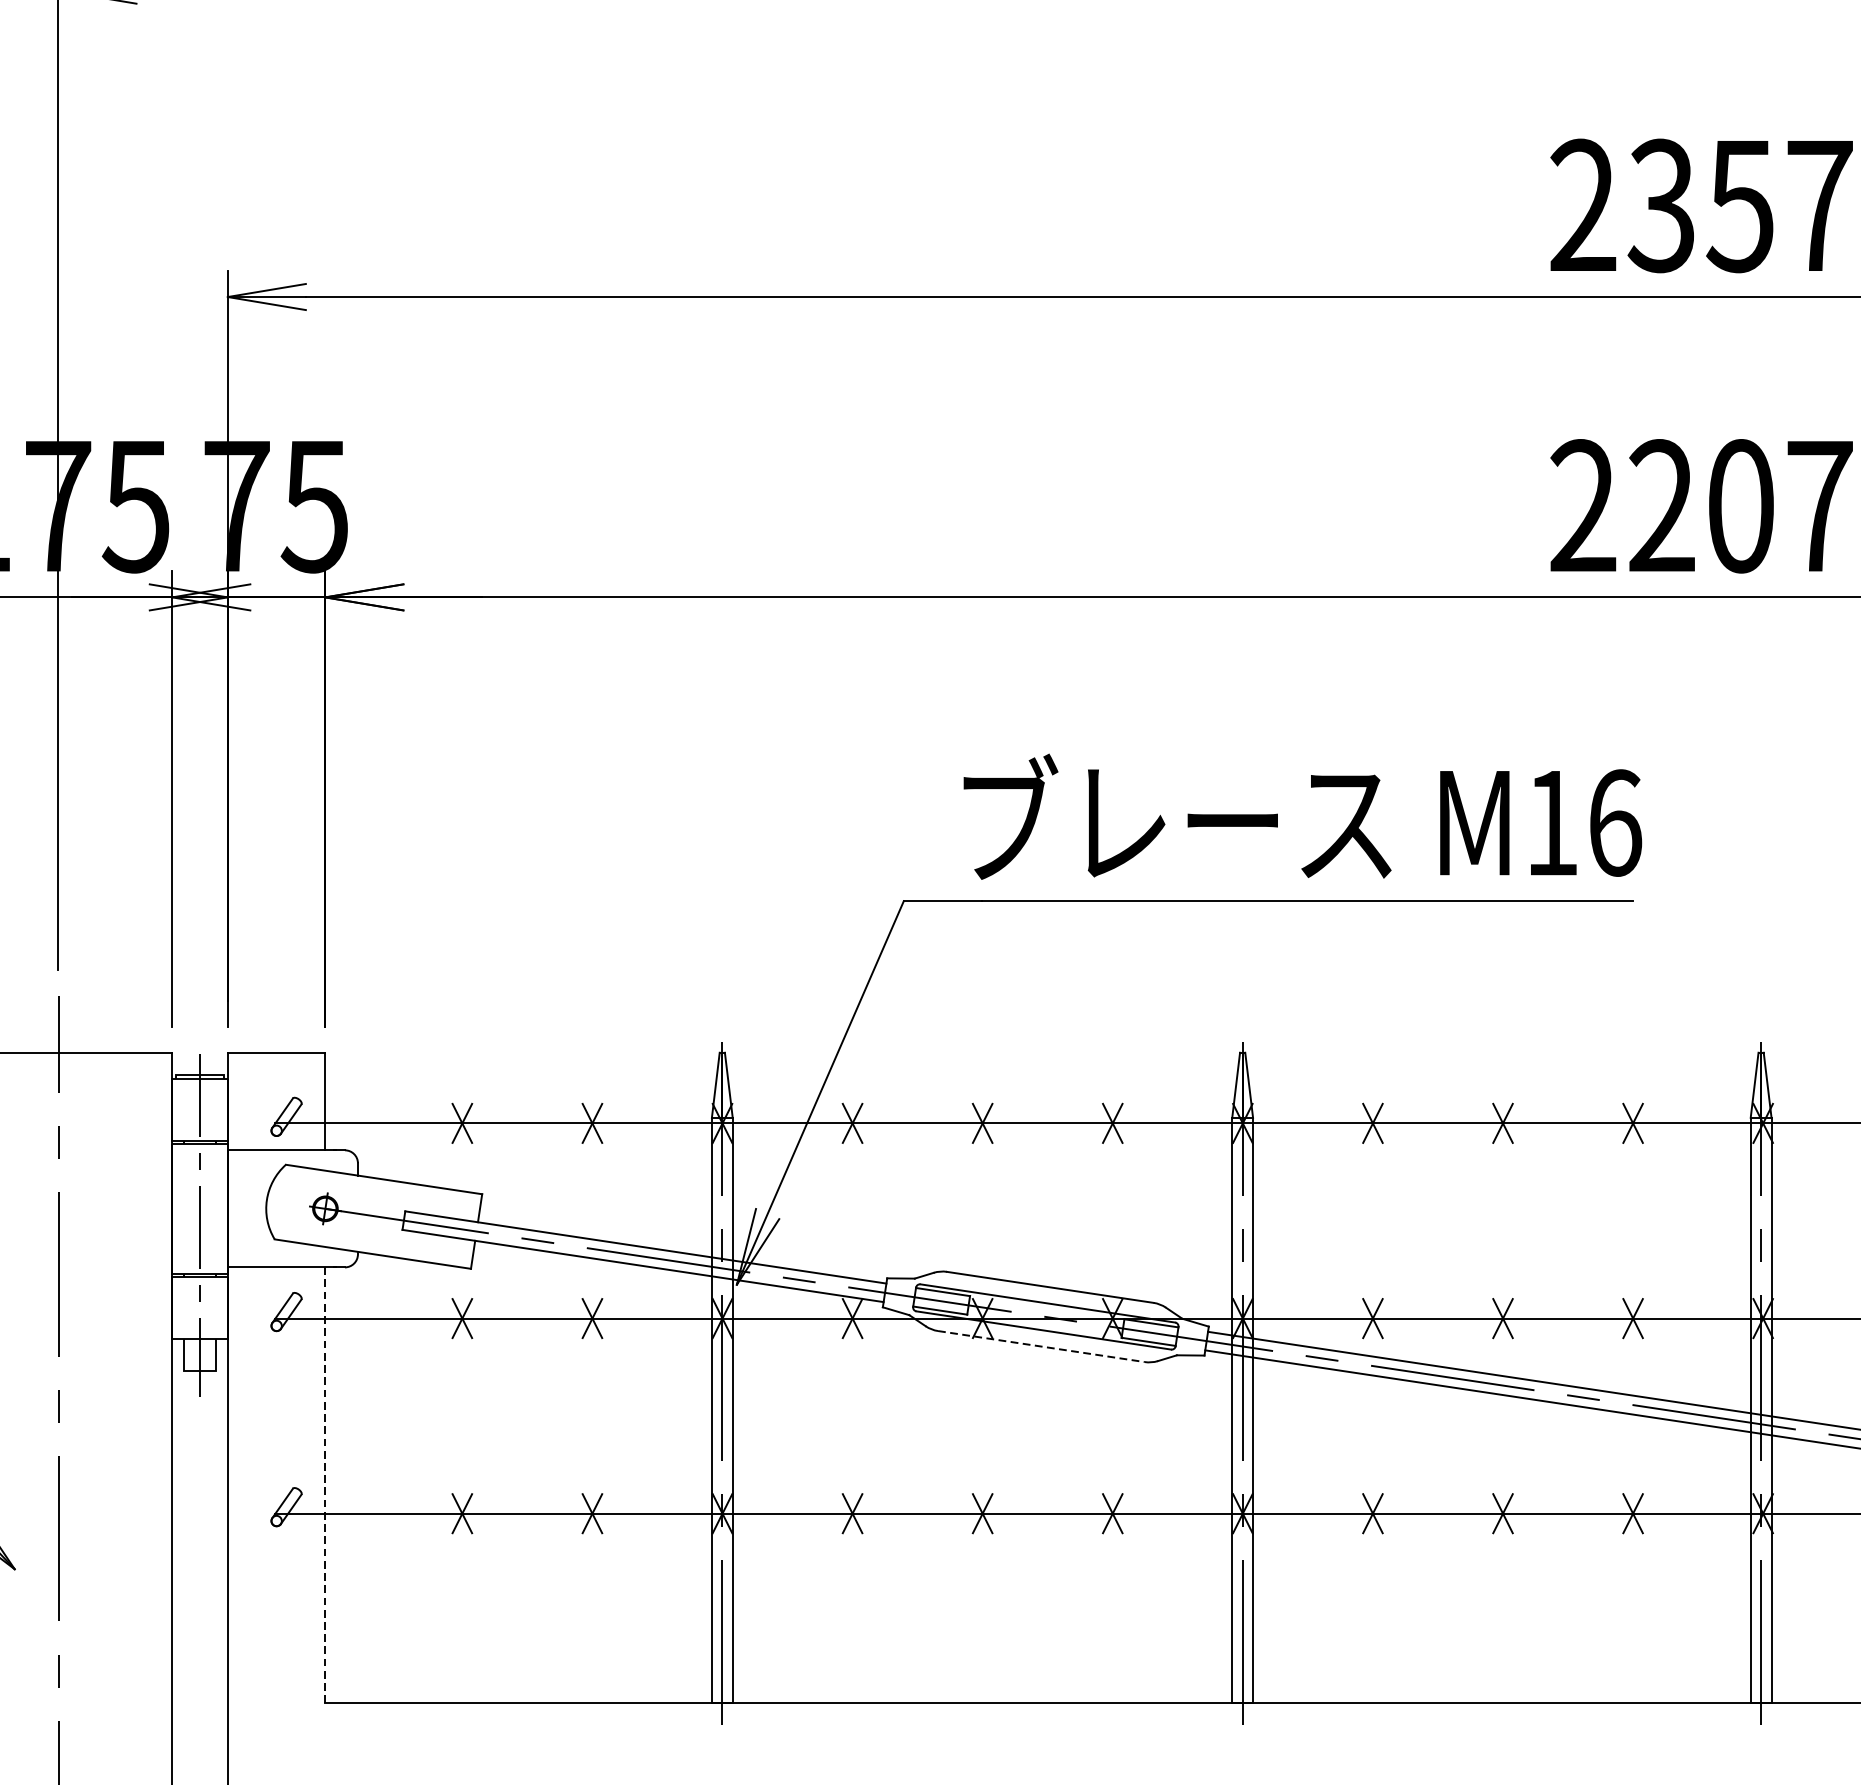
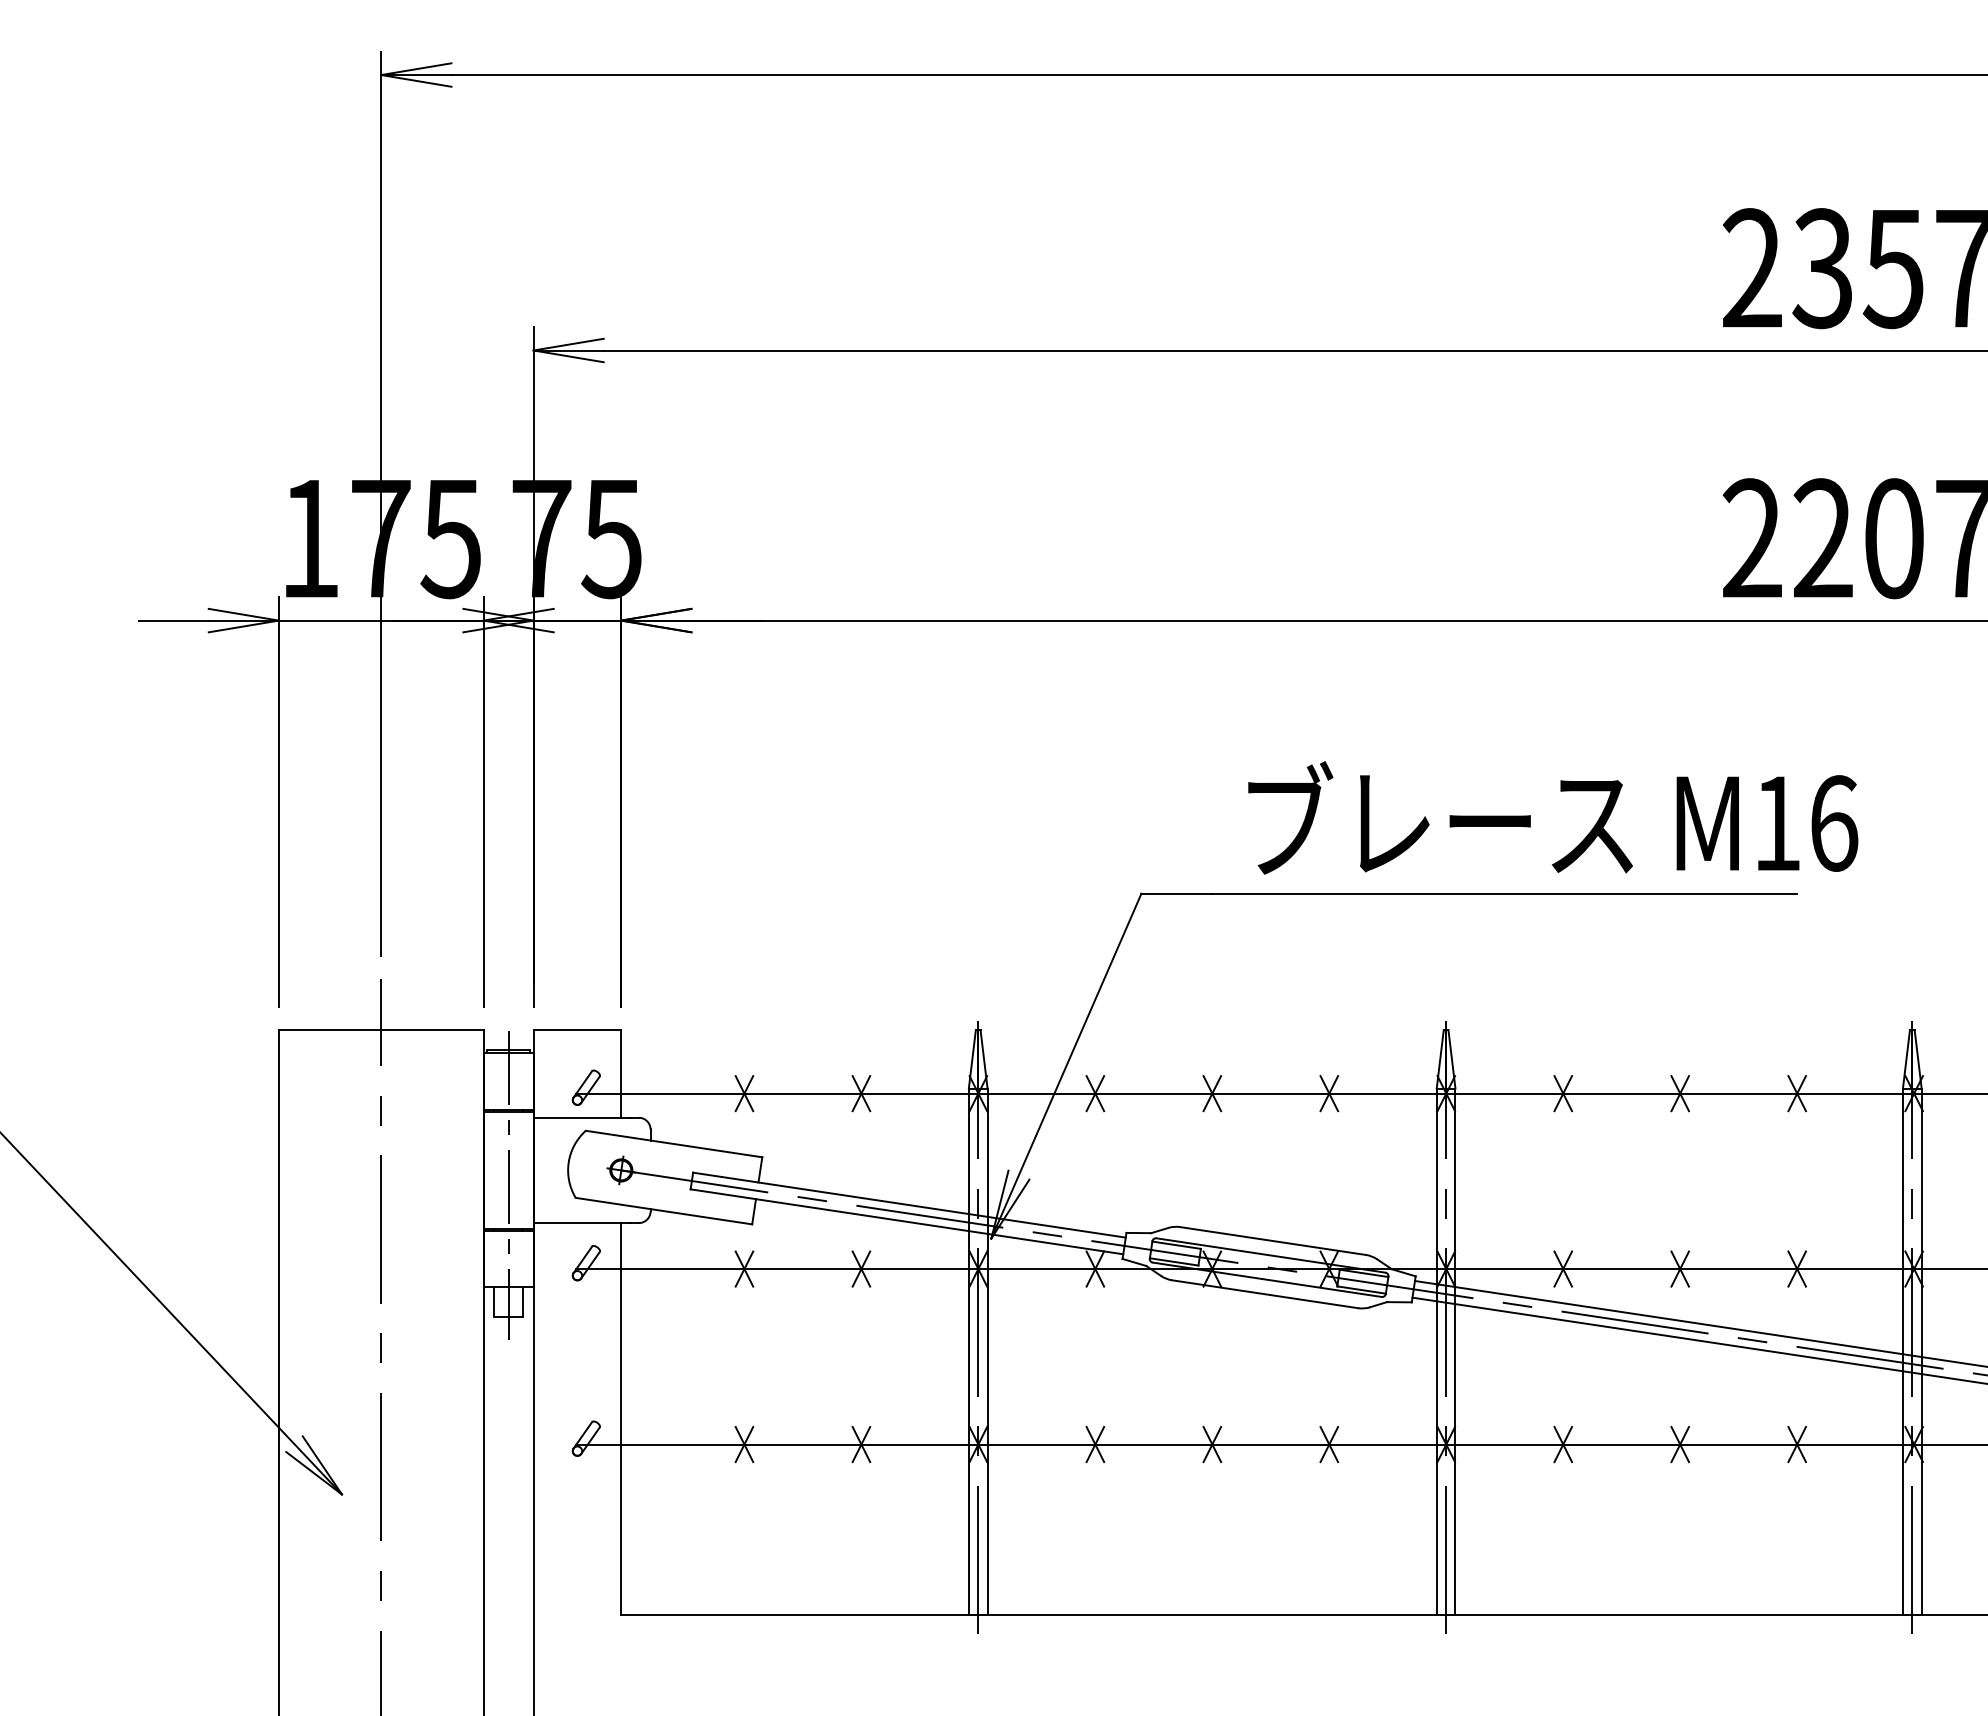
text: (1303, 816) -> (1553, 817), moved
line: (1041, 1346) -> (1265, 1294), dashed -> solid
line: (325, 1485) -> (621, 1419), dashed -> solid

